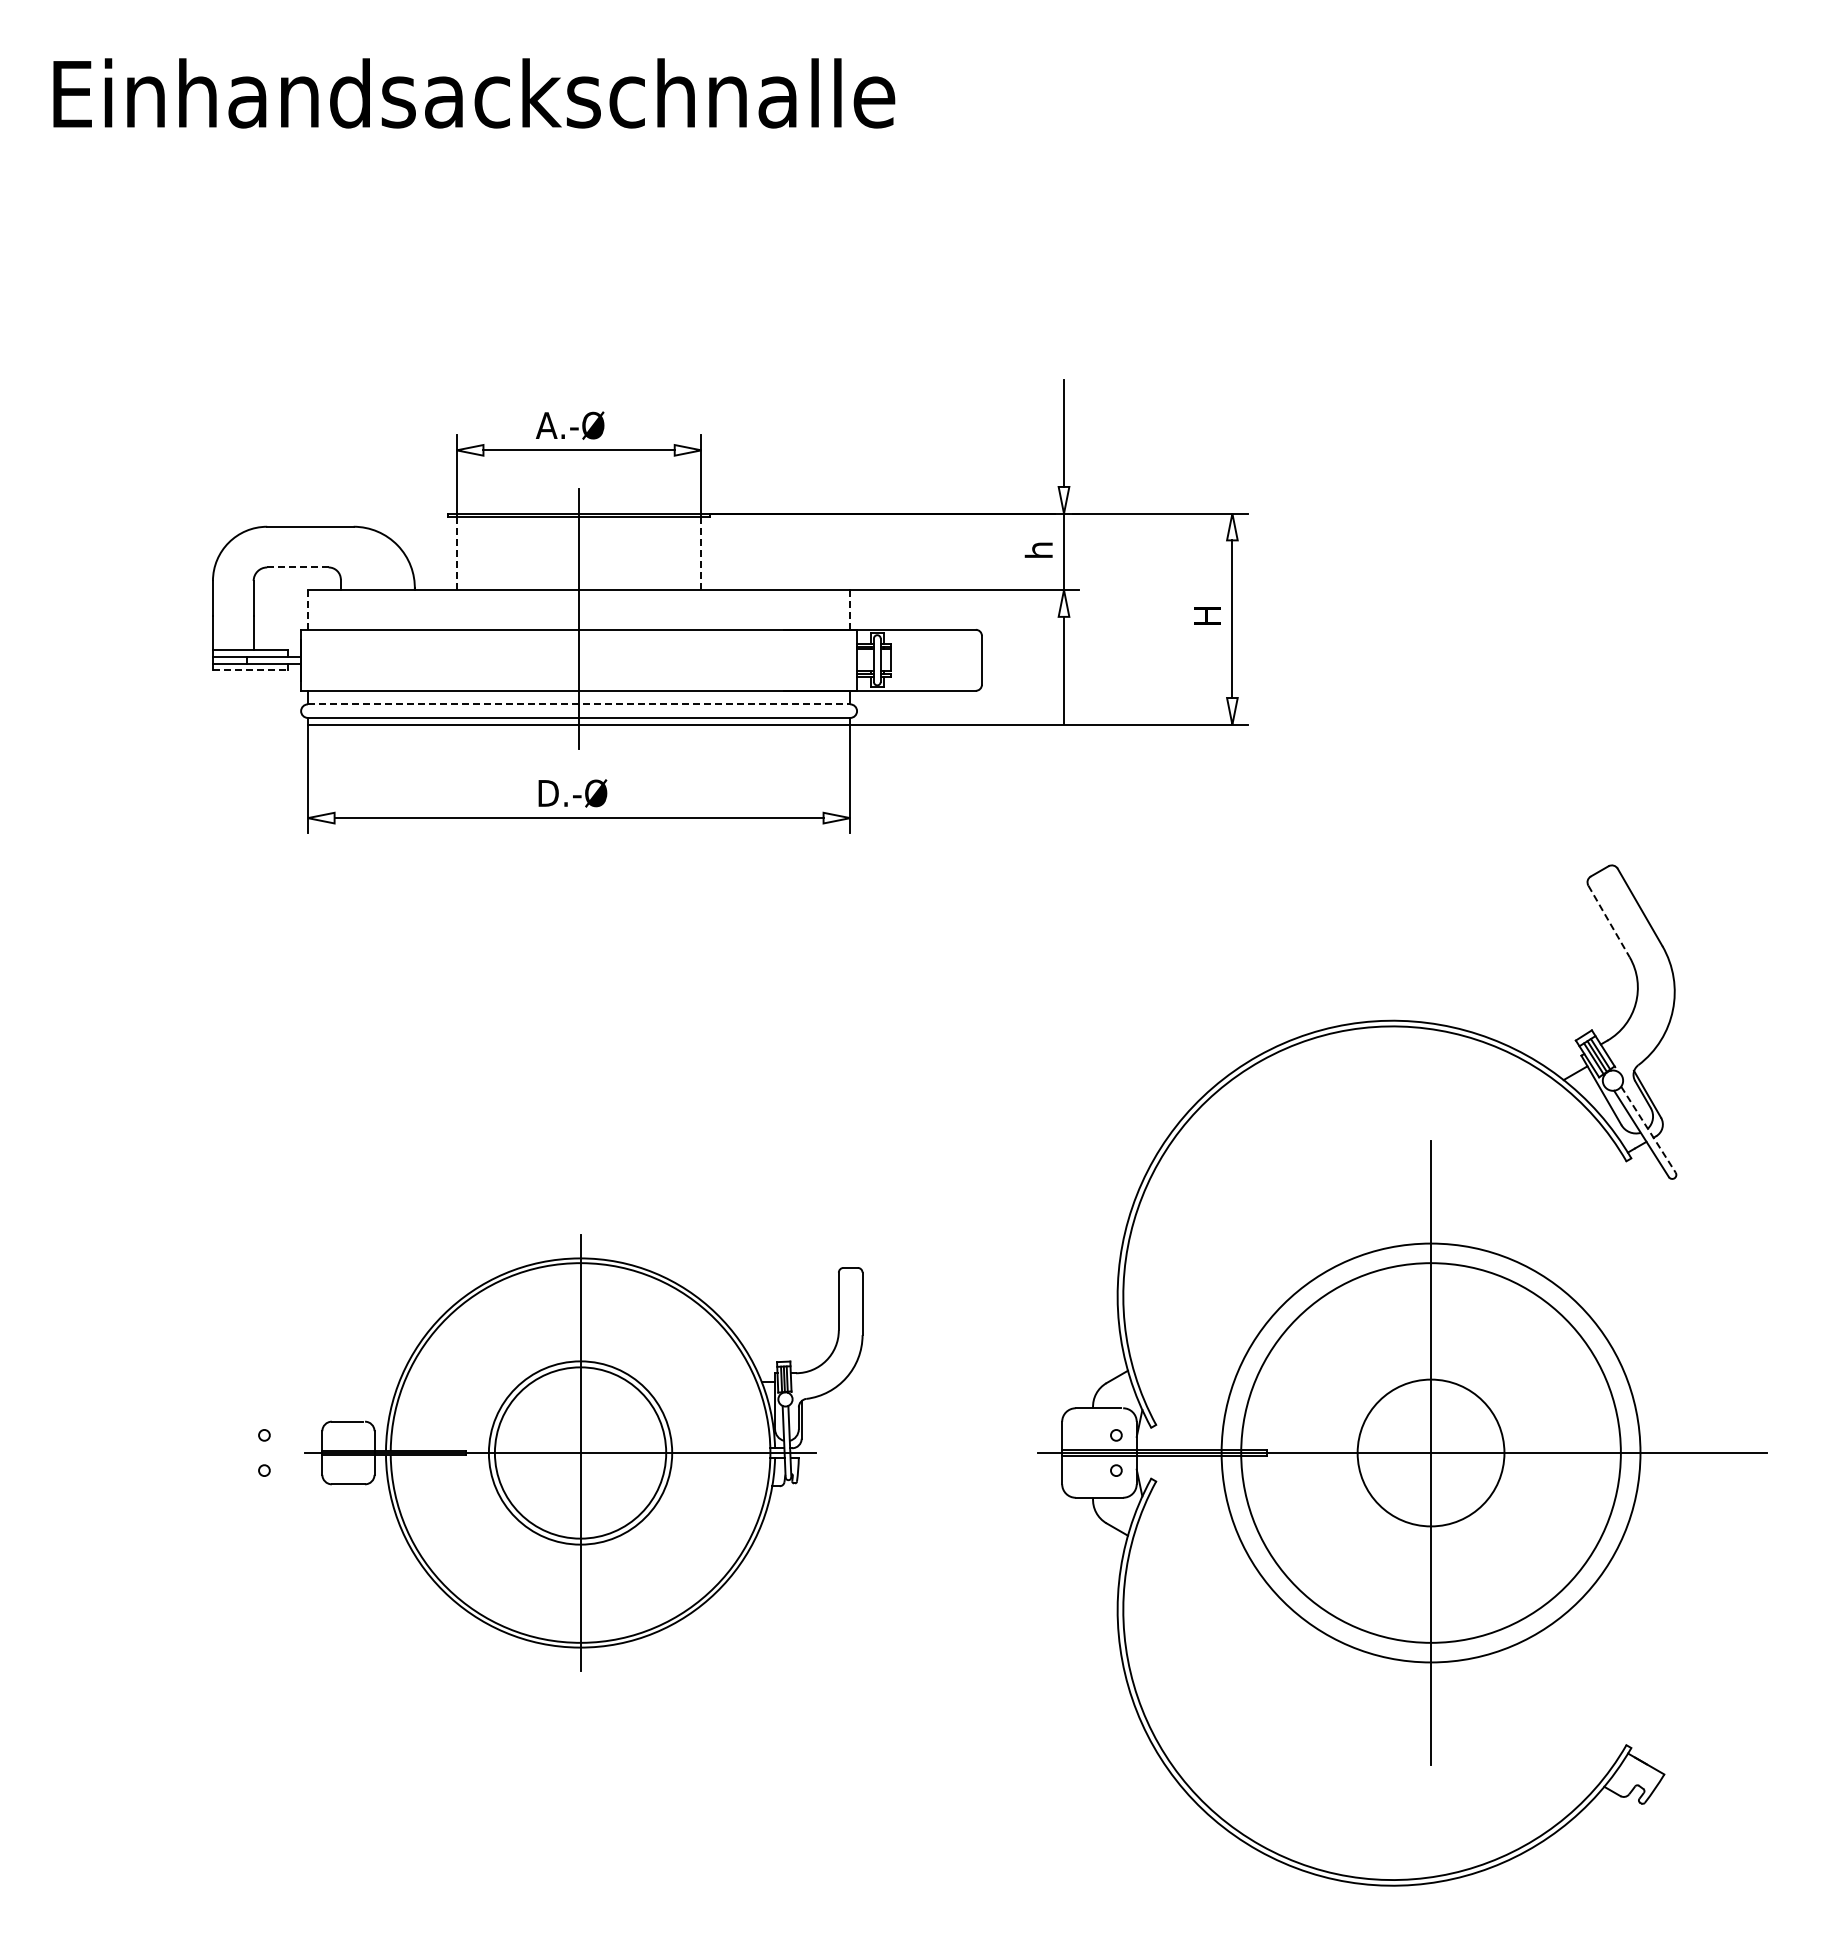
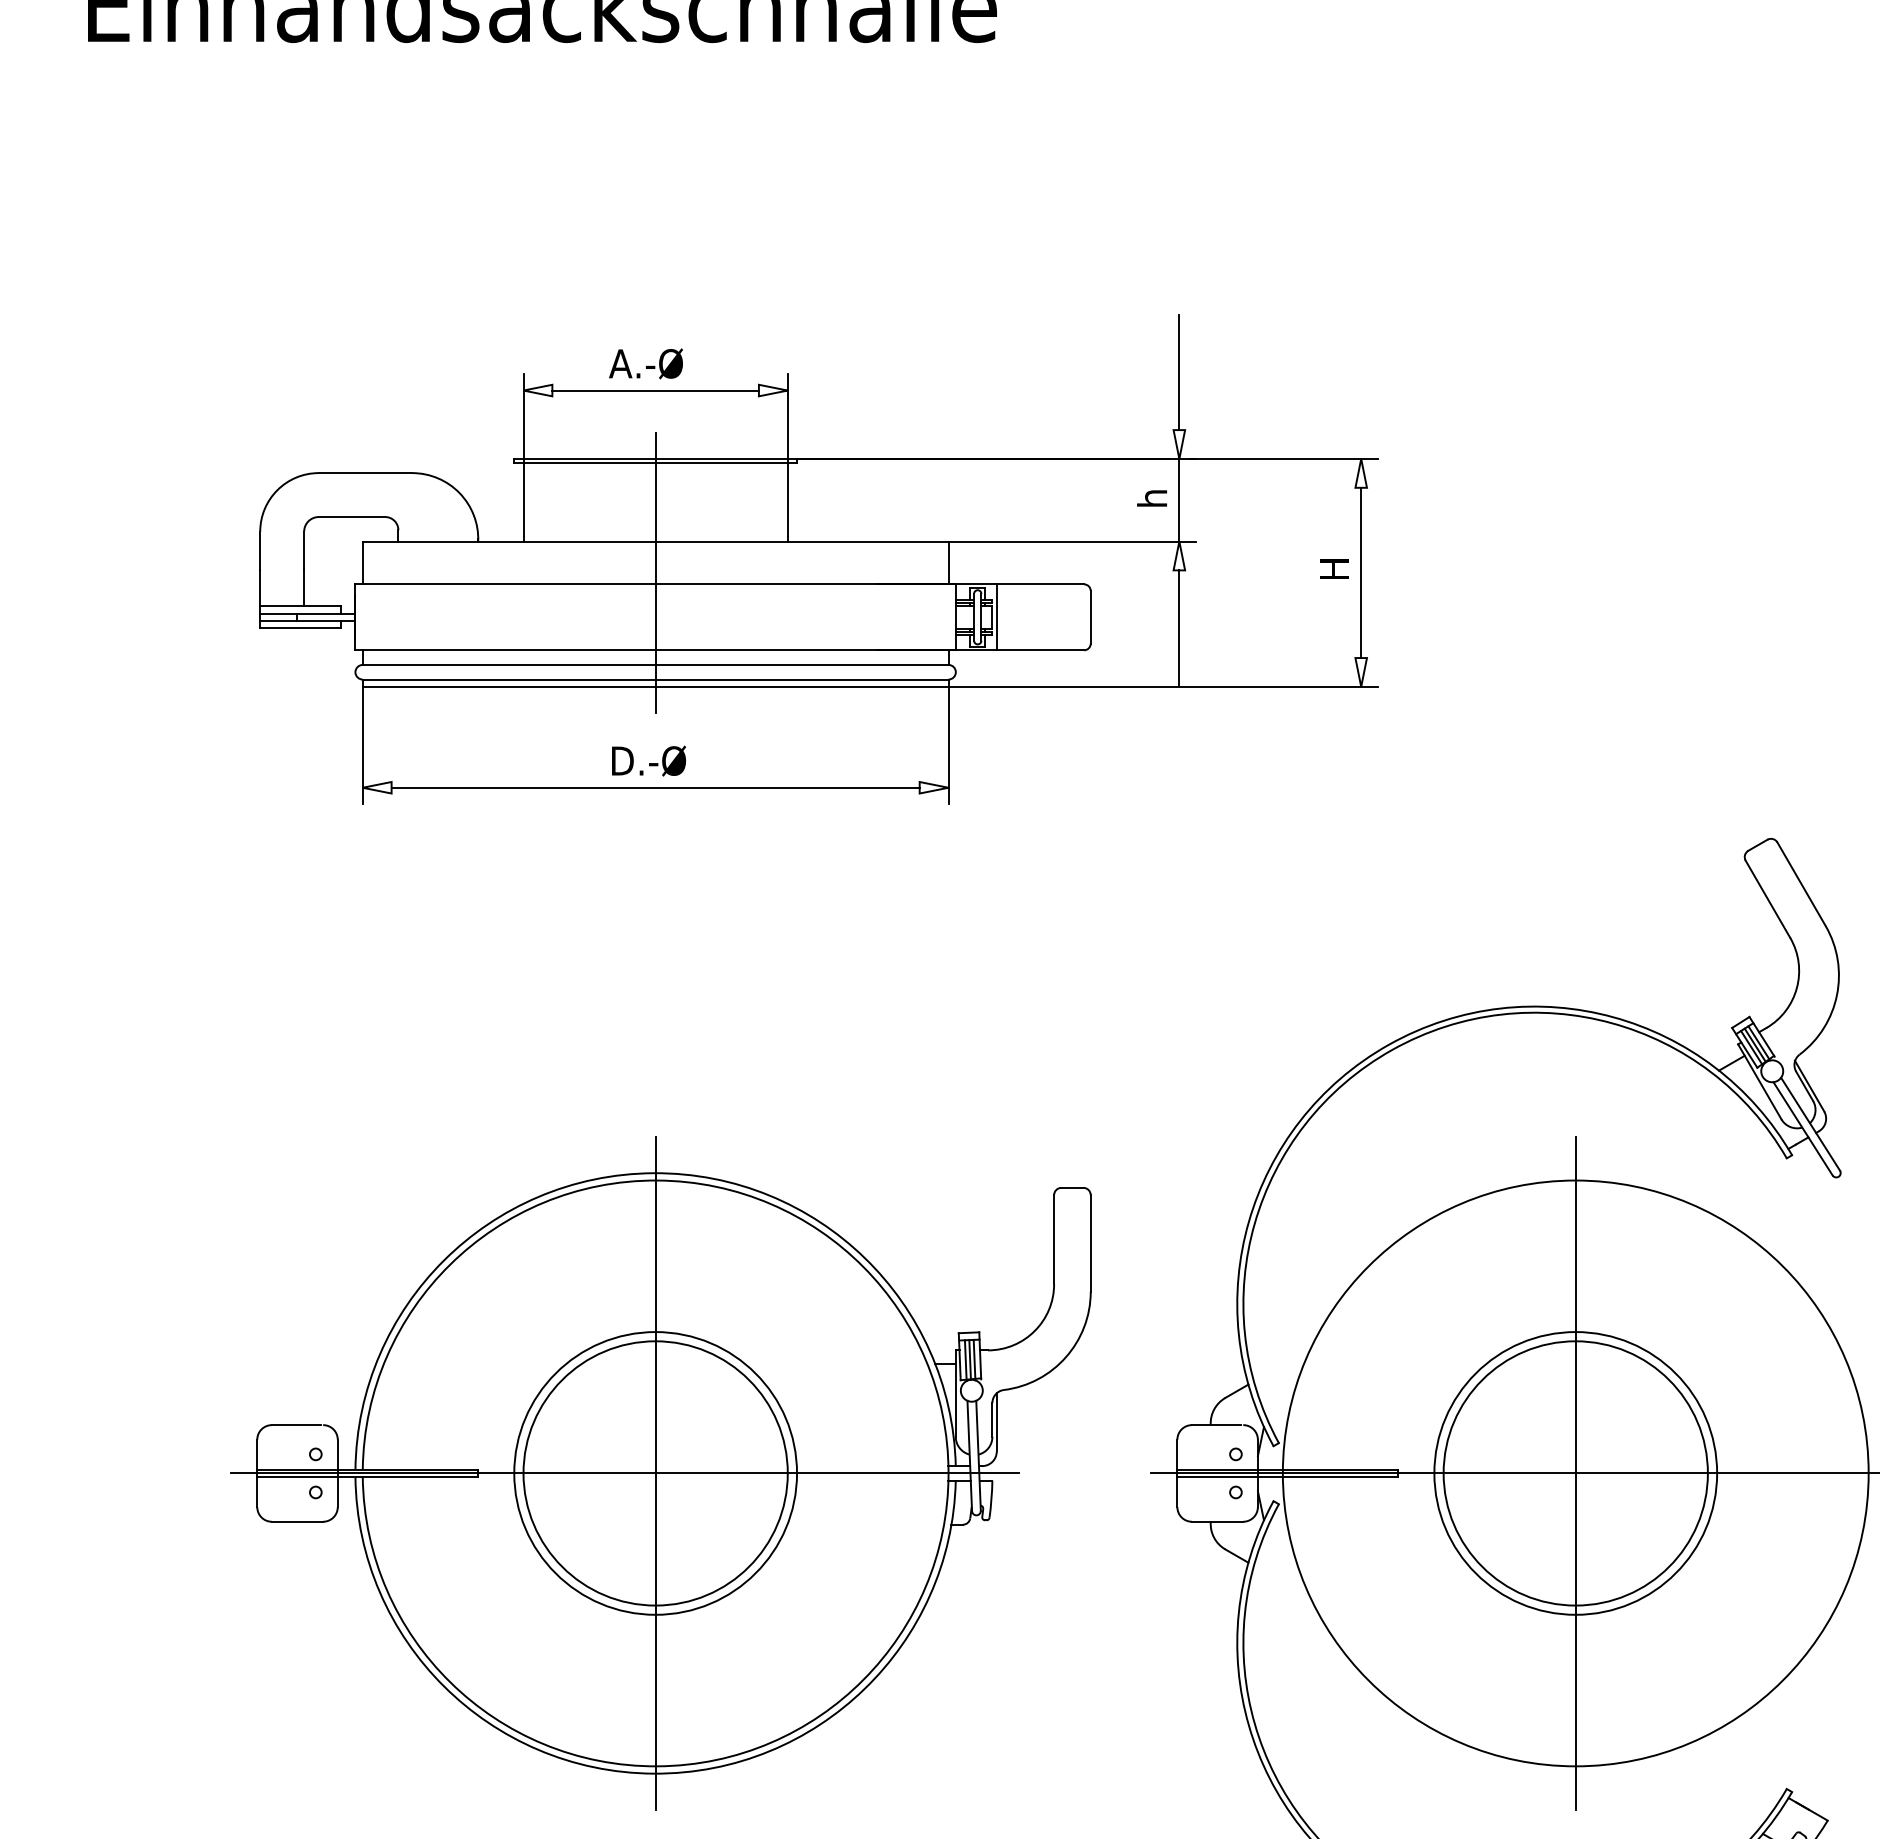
line: (456, 553) -> (523, 501), dashed -> solid
line: (701, 553) -> (787, 501), dashed -> solid
line: (297, 567) -> (351, 517), dashed -> solid
line: (307, 609) -> (362, 562), dashed -> solid
line: (850, 609) -> (948, 562), dashed -> solid
line: (894, 659) -> (996, 616), added
line: (250, 670) -> (300, 628), dashed -> solid
line: (579, 704) -> (656, 665), dashed -> solid
line: (1609, 921) -> (1768, 899), dashed -> solid
line: (1648, 1129) -> (1810, 1124), dashed -> solid
part: (583, 1452) -> (660, 1472), size x1.43
circle: (1430, 1452) -> (1575, 1472), size x0.62
circle: (1430, 1452) -> (1575, 1472), size x1.43
circle: (1430, 1452) -> (1575, 1472), size x1.67

